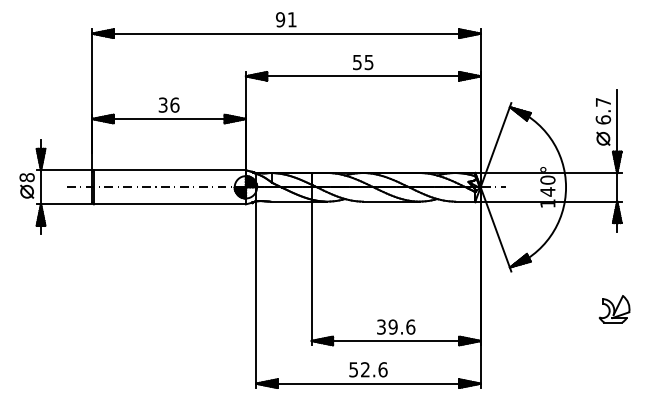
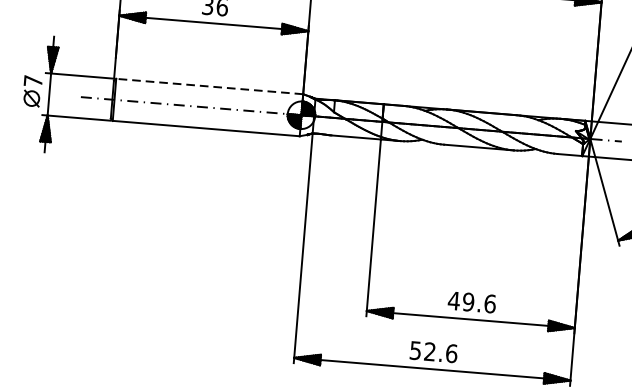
line: (169, 170) -> (209, 86), solid -> dashed
text: (26, 177) -> (32, 80), 8 -> 7
text: (381, 326) -> (454, 300), 39.6 -> 49.6

